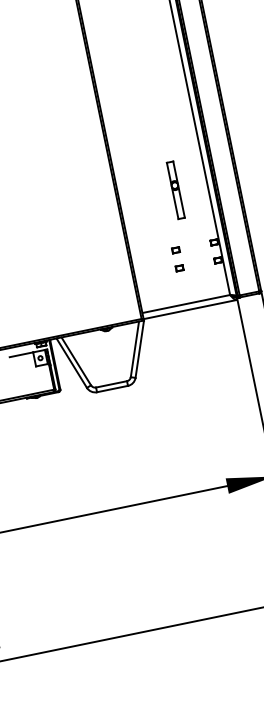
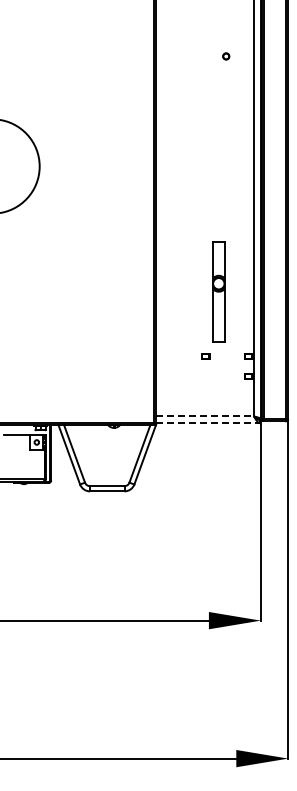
part: (175, 190) -> (218, 292), size x1.6
part: (179, 268) -> (205, 376), removed
line: (186, 303) -> (205, 416), solid -> dashed
line: (190, 309) -> (208, 423), solid -> dashed

